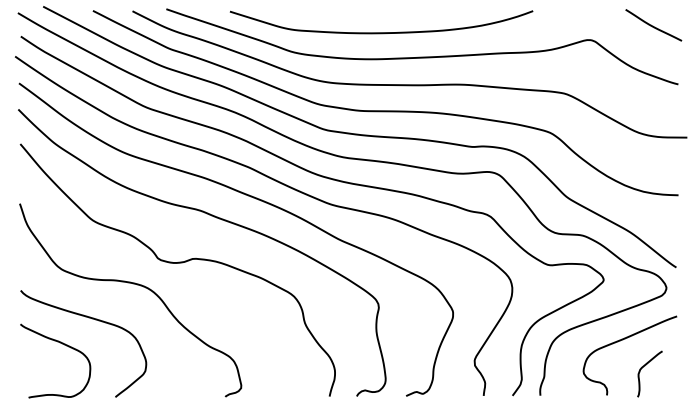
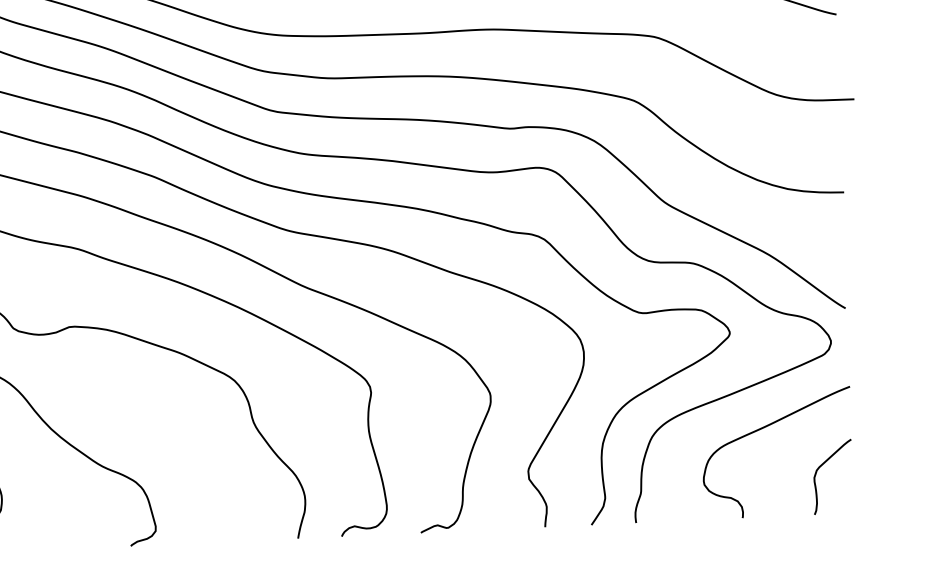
curve: (645, 366) -> (824, 464), moved

